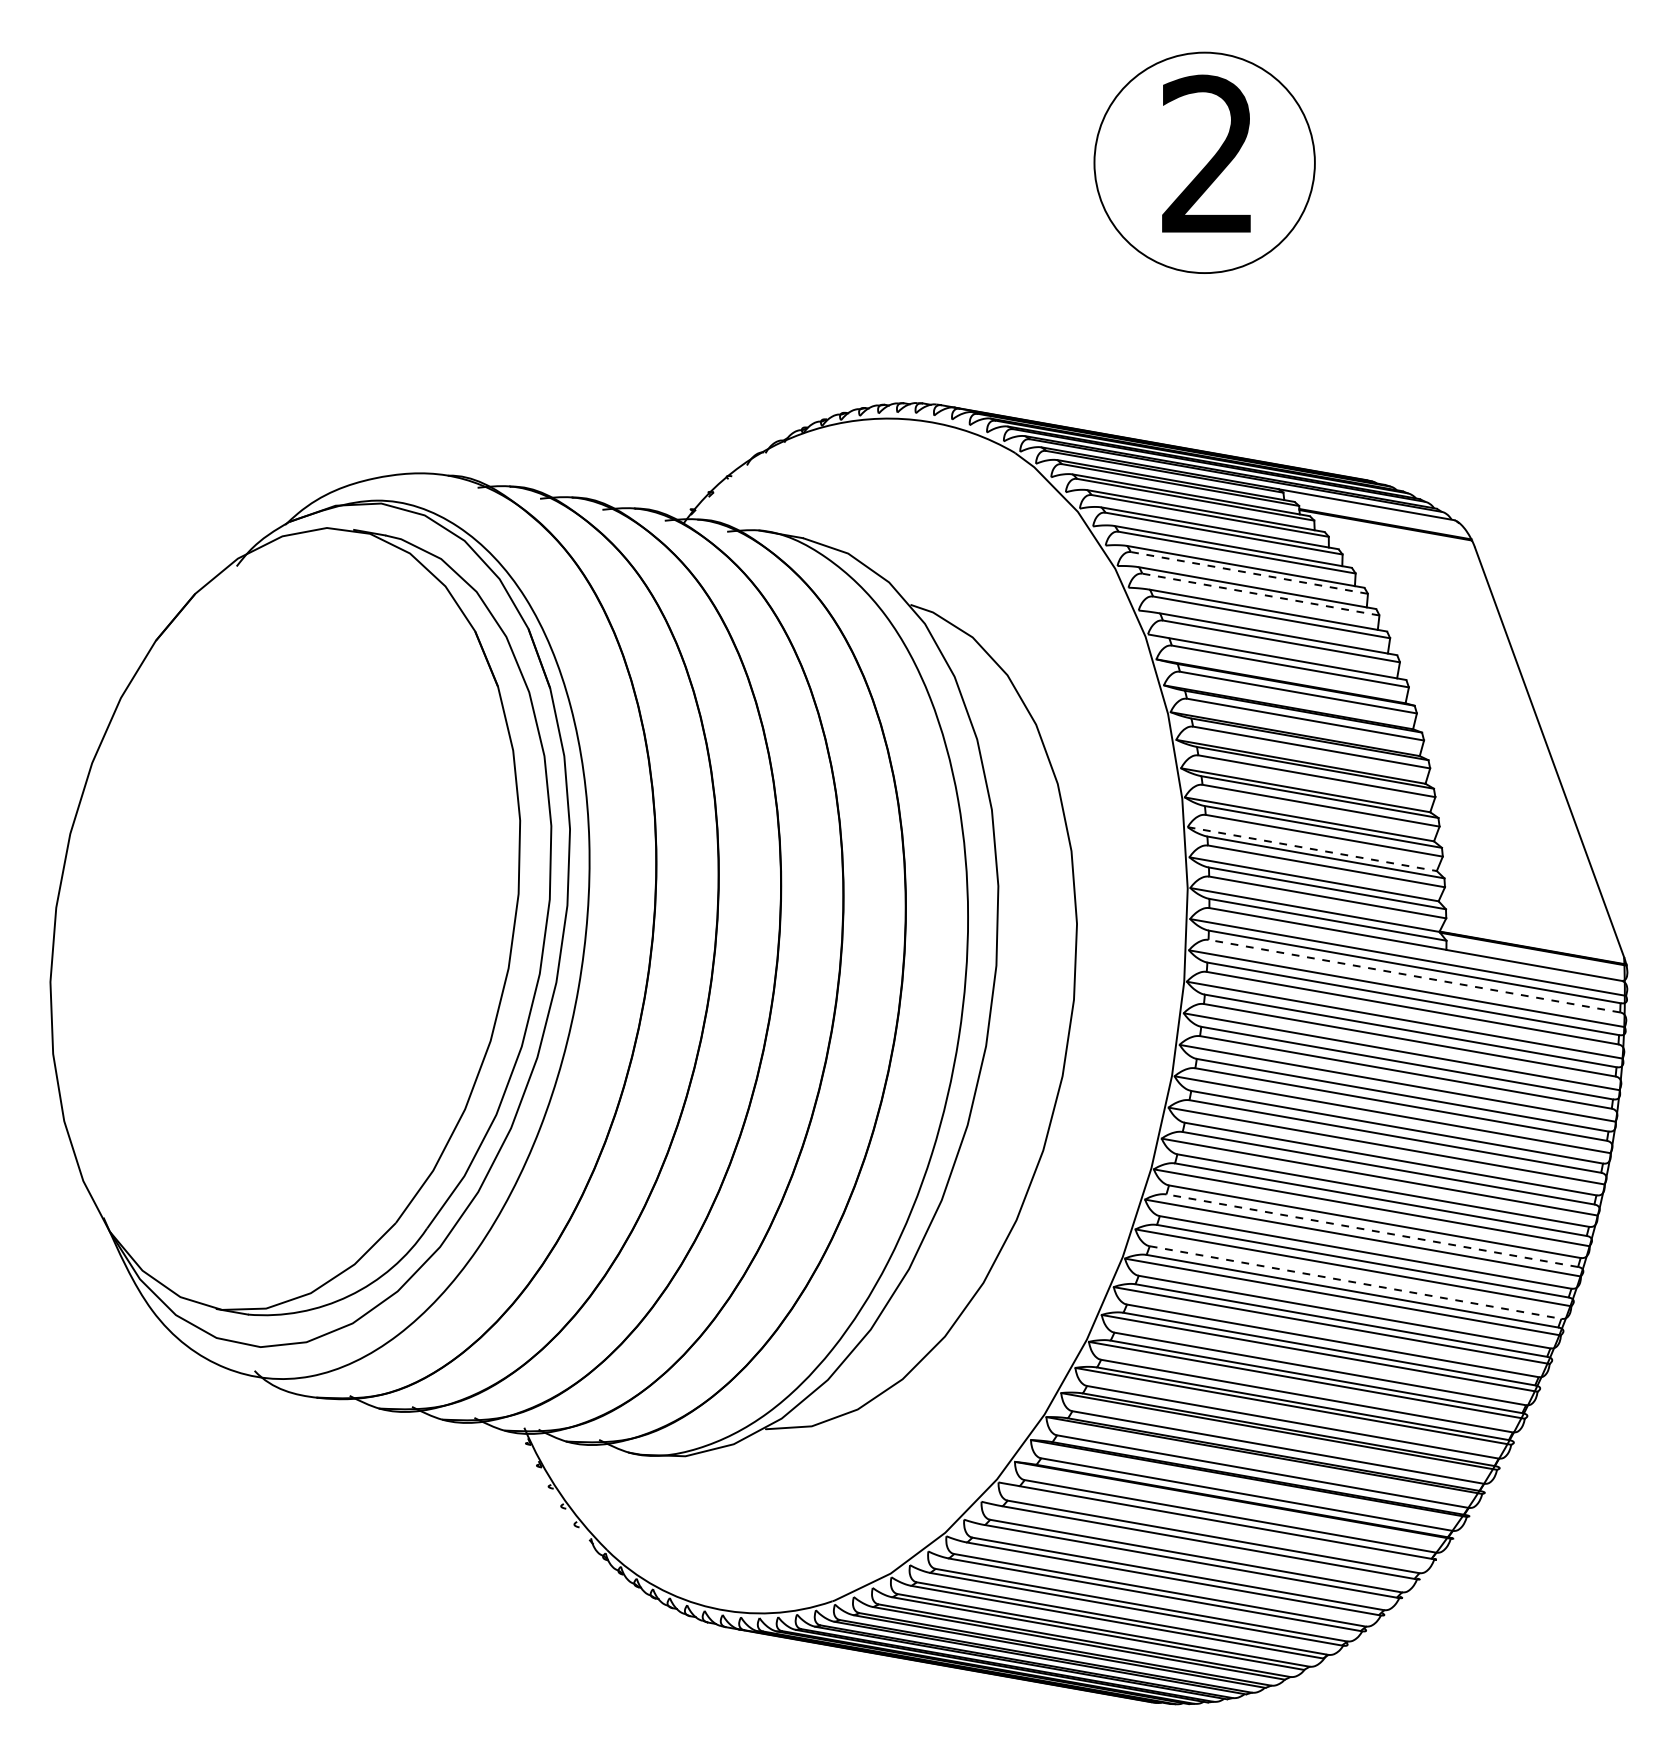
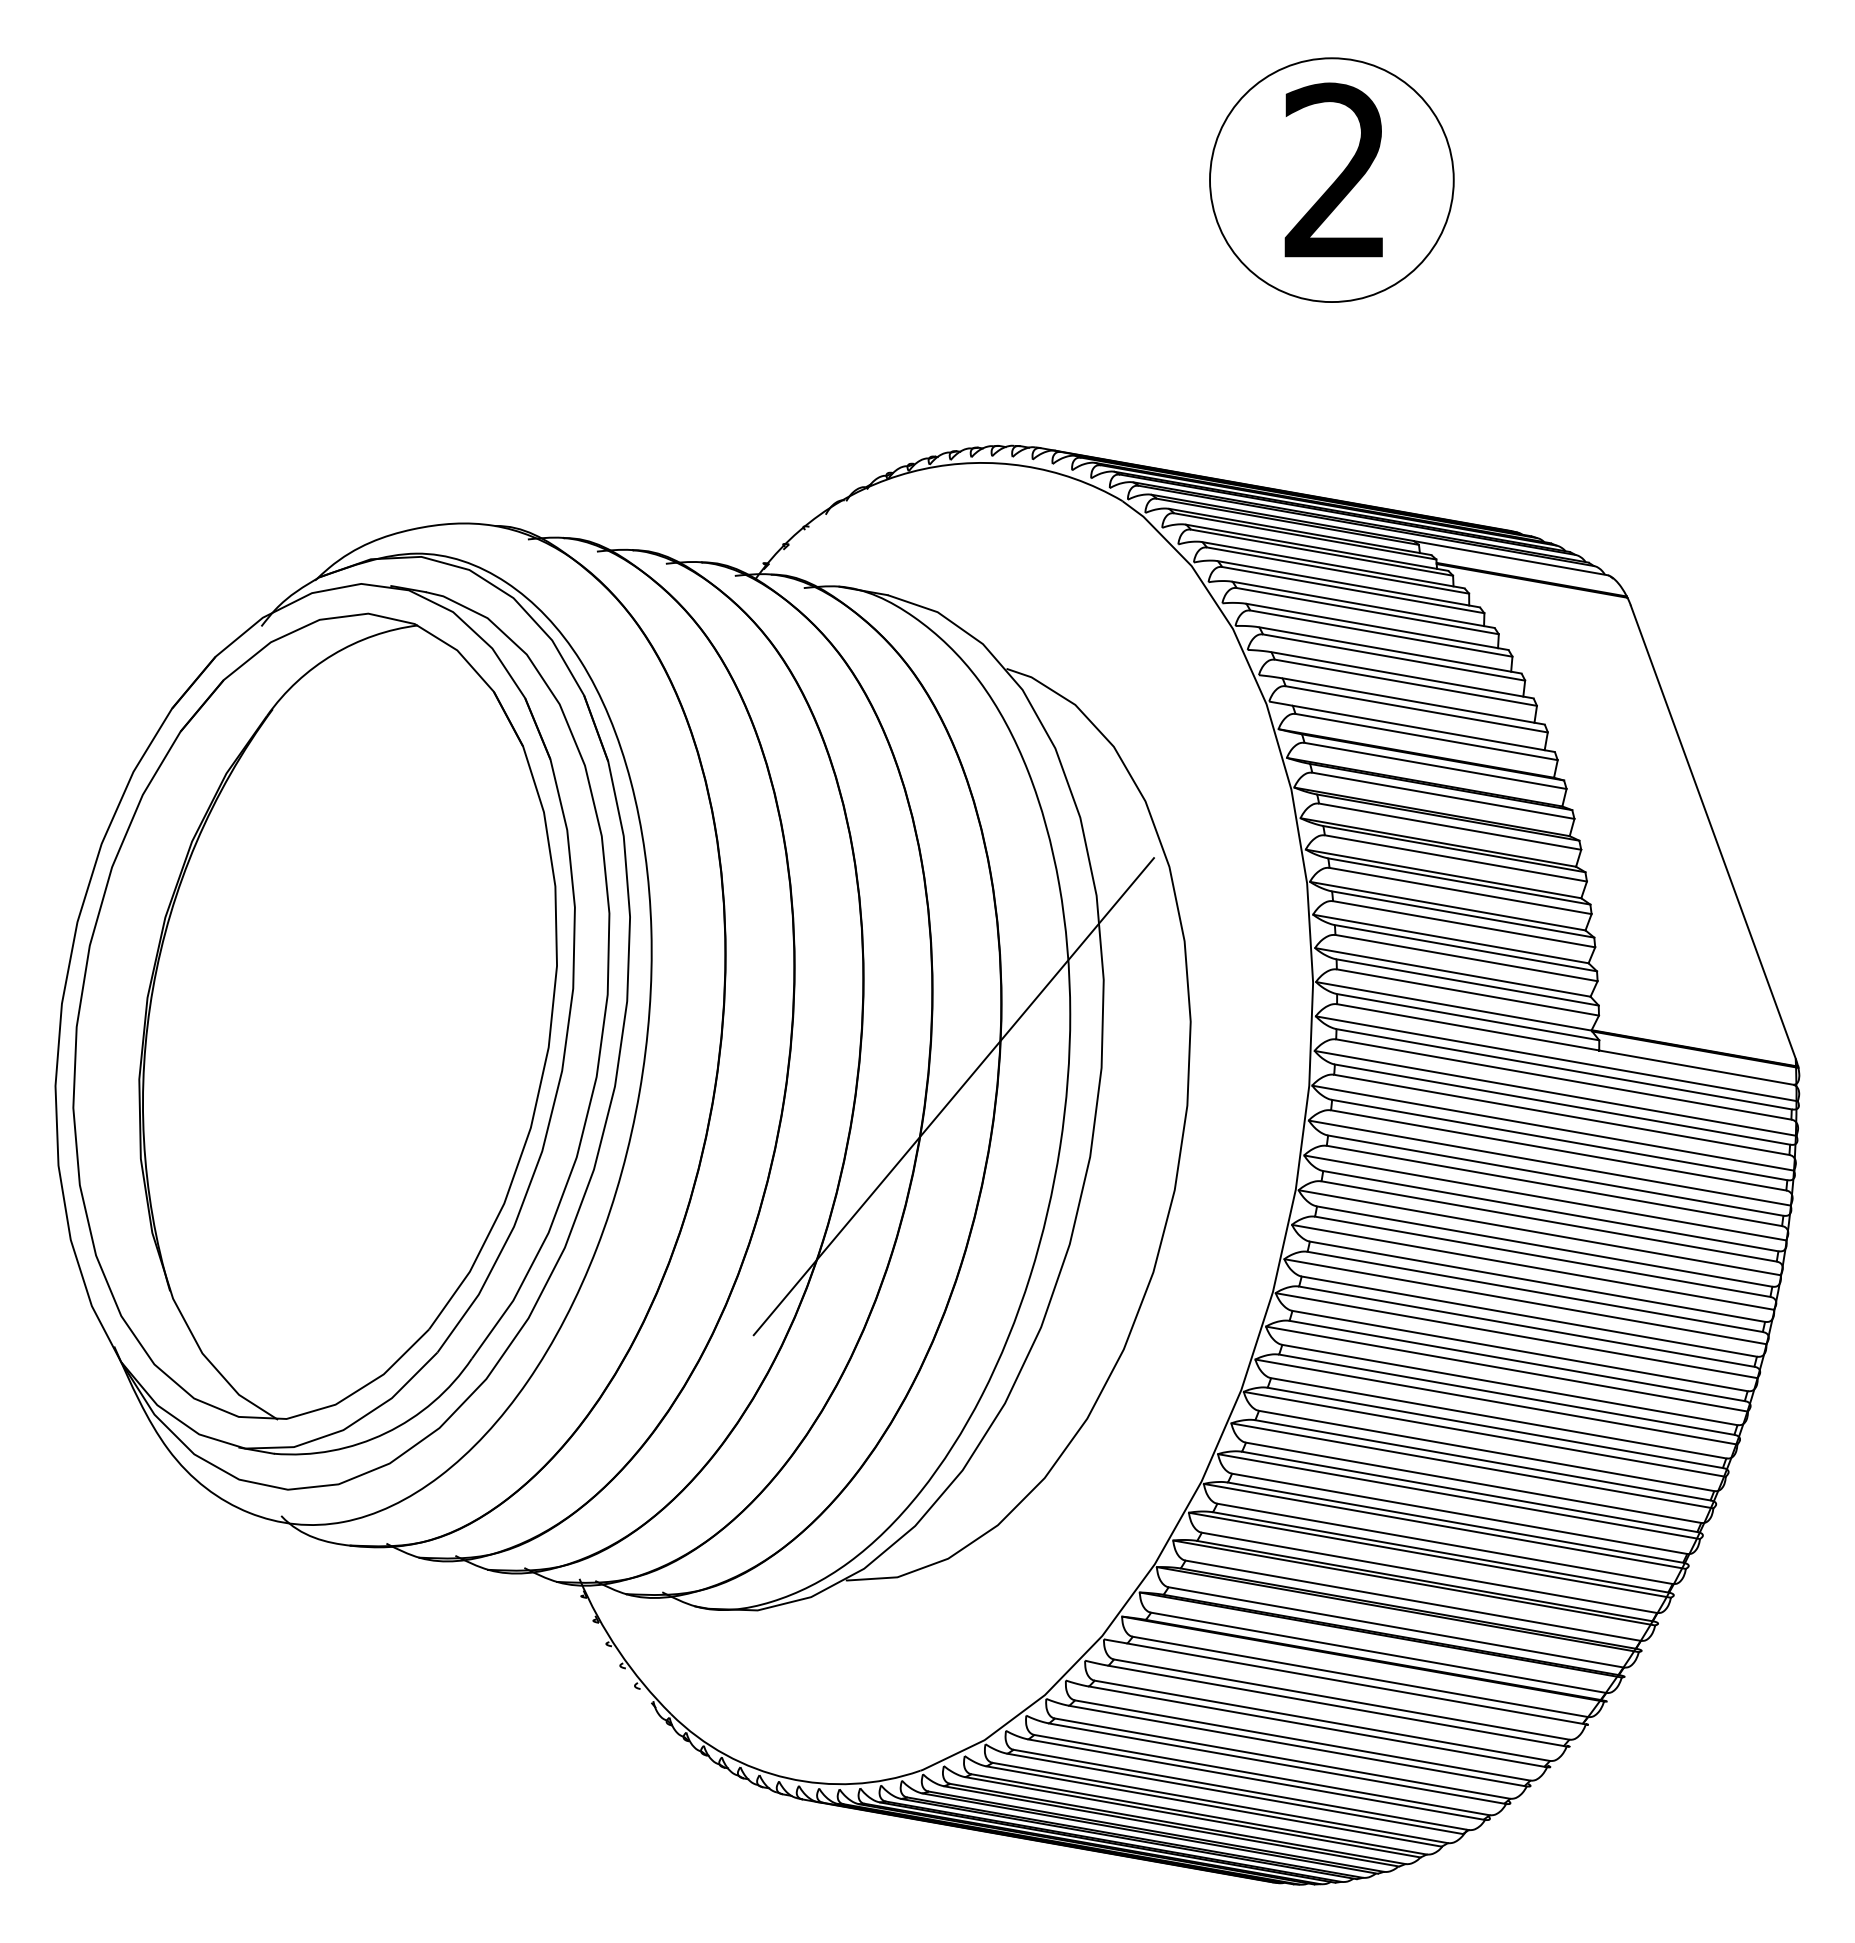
line: (1248, 572) -> (1380, 633), dashed -> solid
line: (1260, 594) -> (1393, 657), dashed -> solid
line: (1311, 849) -> (1450, 939), dashed -> solid
part: (284, 919) -> (314, 1016), added
line: (1414, 976) -> (1563, 1079), dashed -> solid
line: (862, 991) -> (953, 1096), added
line: (1371, 1230) -> (1516, 1360), dashed -> solid
line: (1356, 1282) -> (1499, 1418), dashed -> solid

